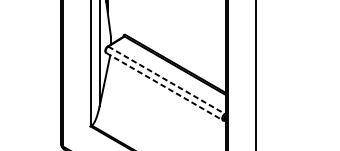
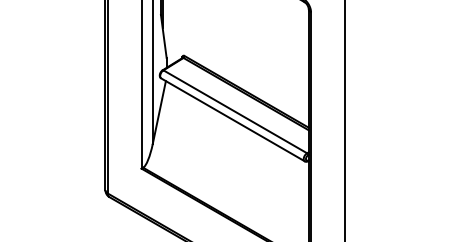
line: (166, 80) -> (235, 111), dashed -> solid
line: (164, 86) -> (232, 119), dashed -> solid

